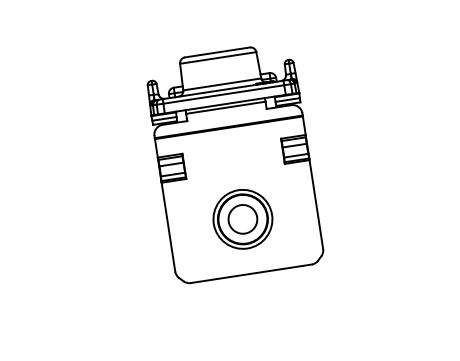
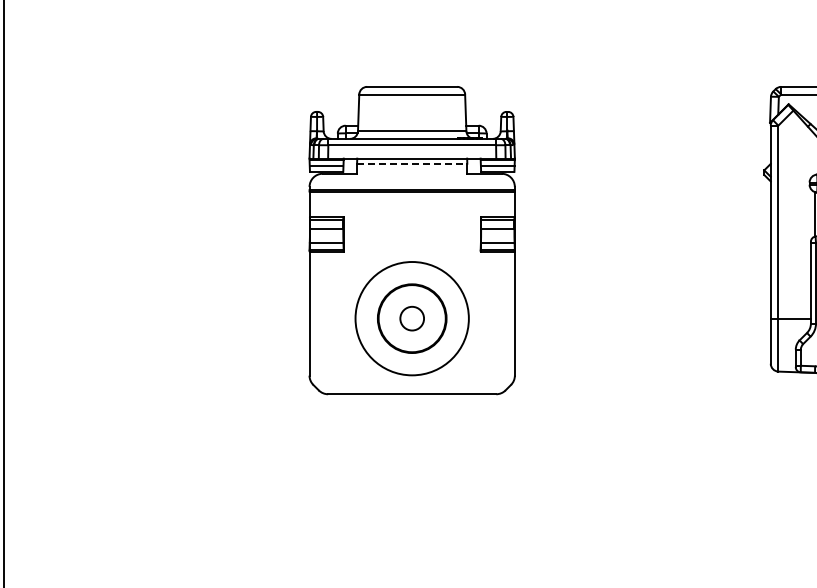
line: (226, 107) -> (412, 163), solid -> dashed
circle: (242, 219) -> (411, 318), size x0.6
circle: (242, 219) -> (411, 318), size x1.4

